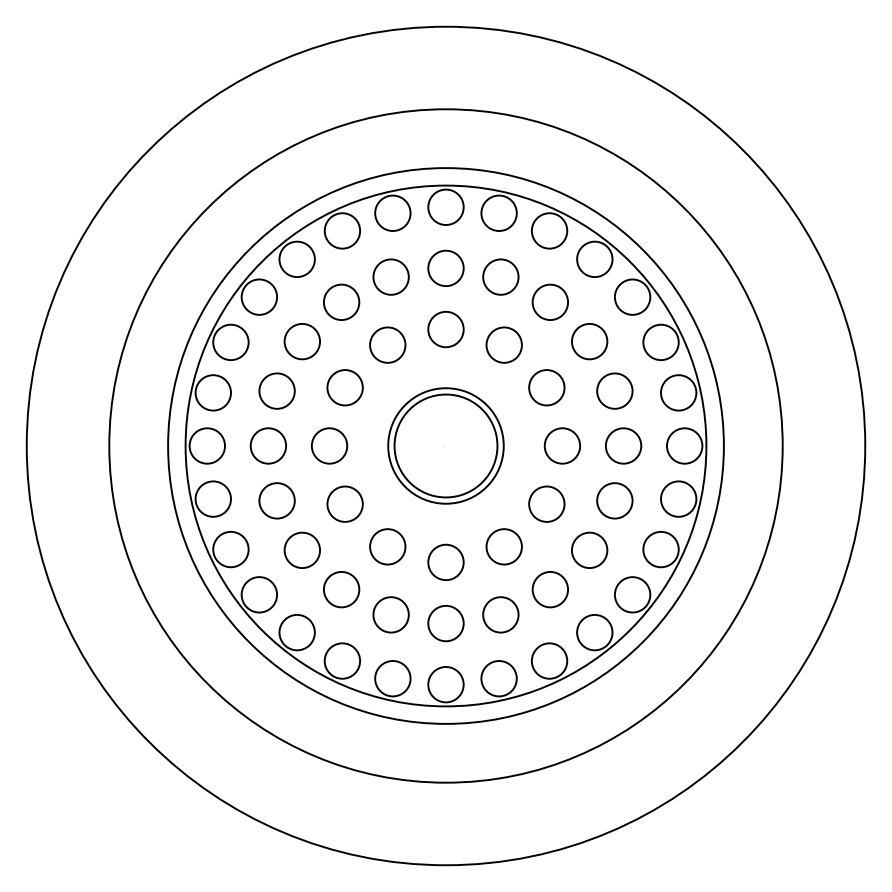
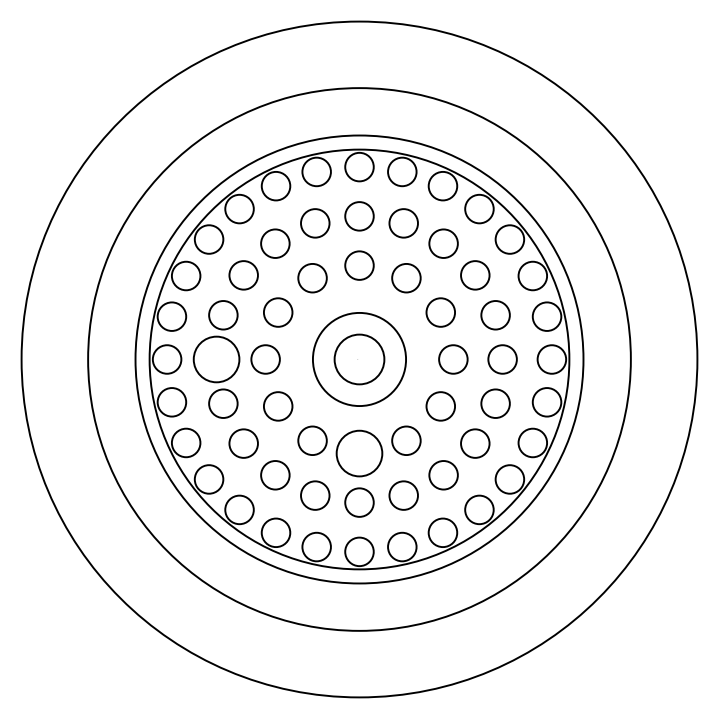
circle: (267, 445) -> (215, 359), size x1.6
circle: (445, 445) -> (359, 359), size x0.6
circle: (445, 561) -> (359, 452), size x1.6

